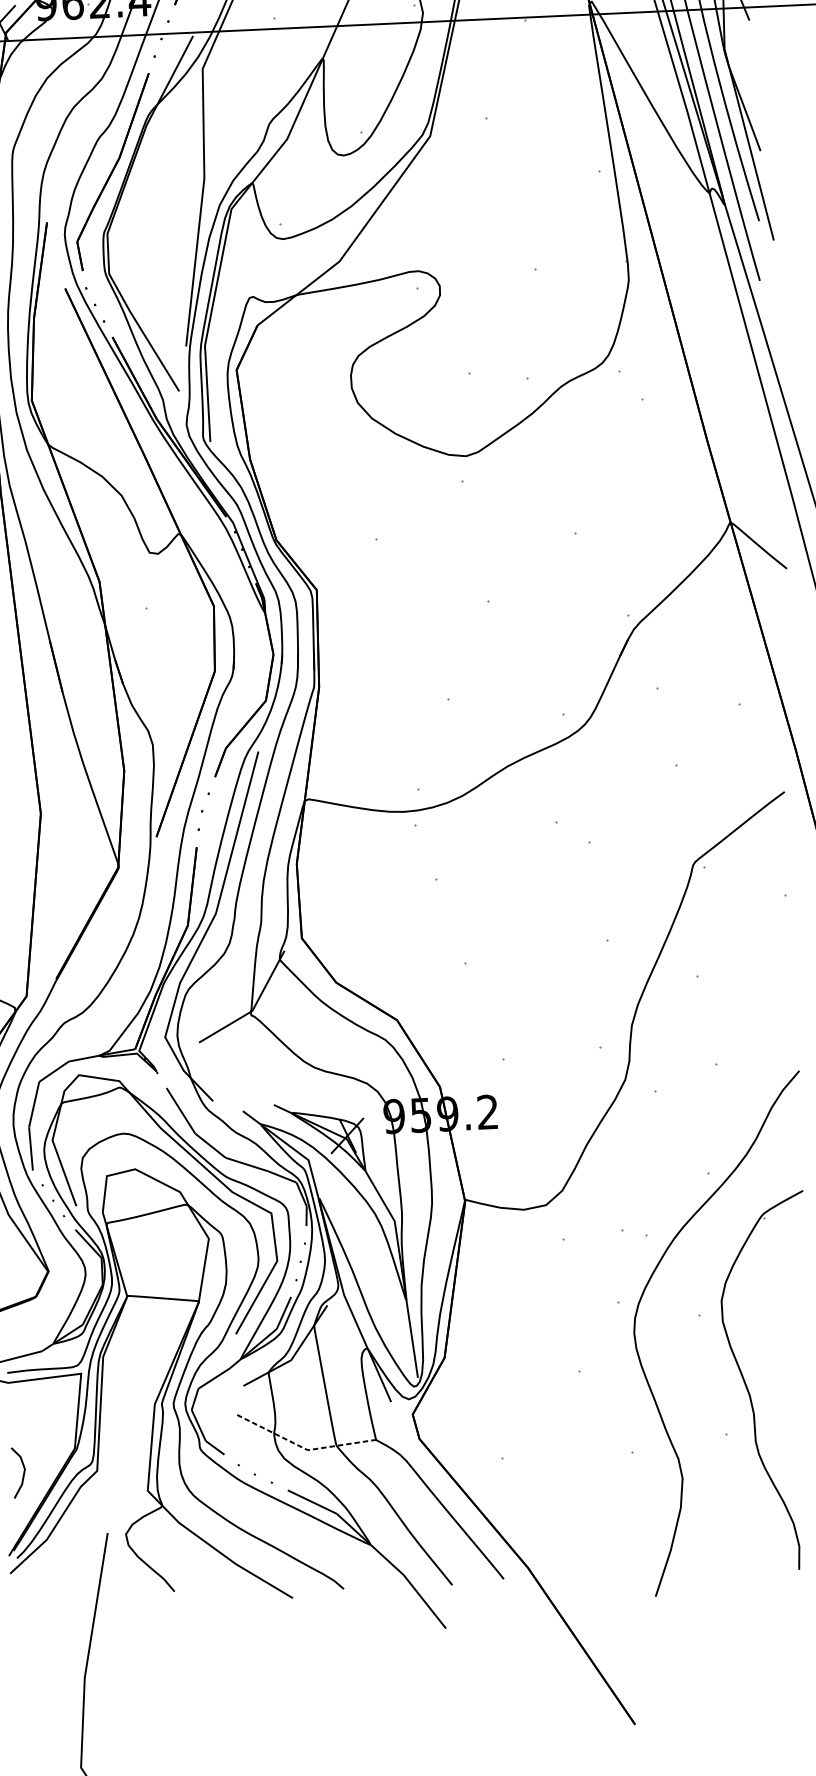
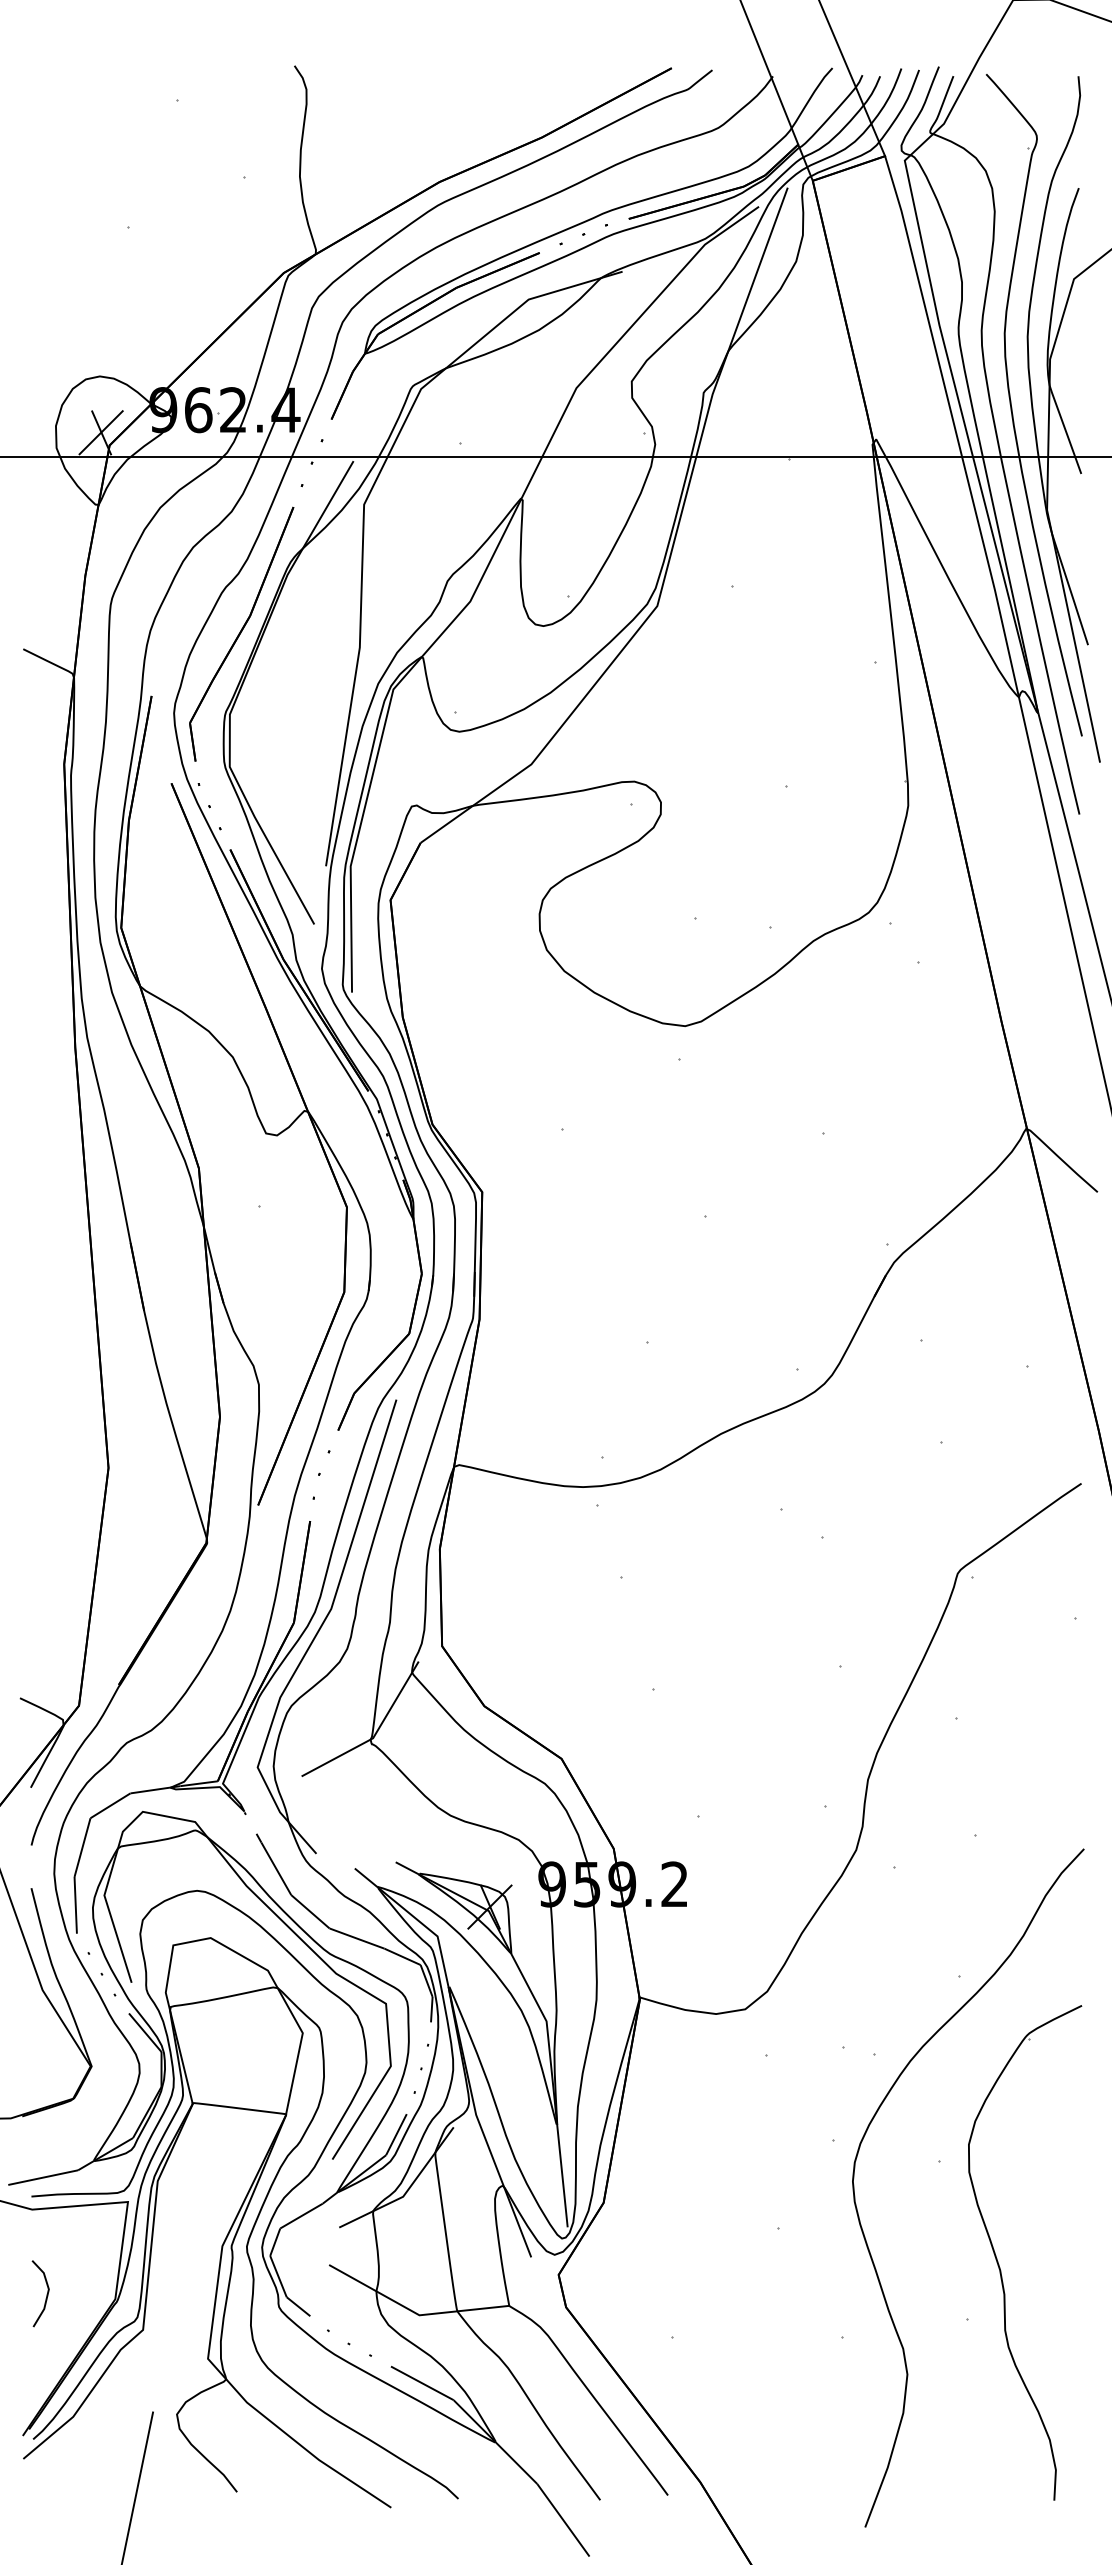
line: (303, 1448) -> (414, 2312), dashed -> solid
line: (23, 1473) -> (46, 2294), moved

